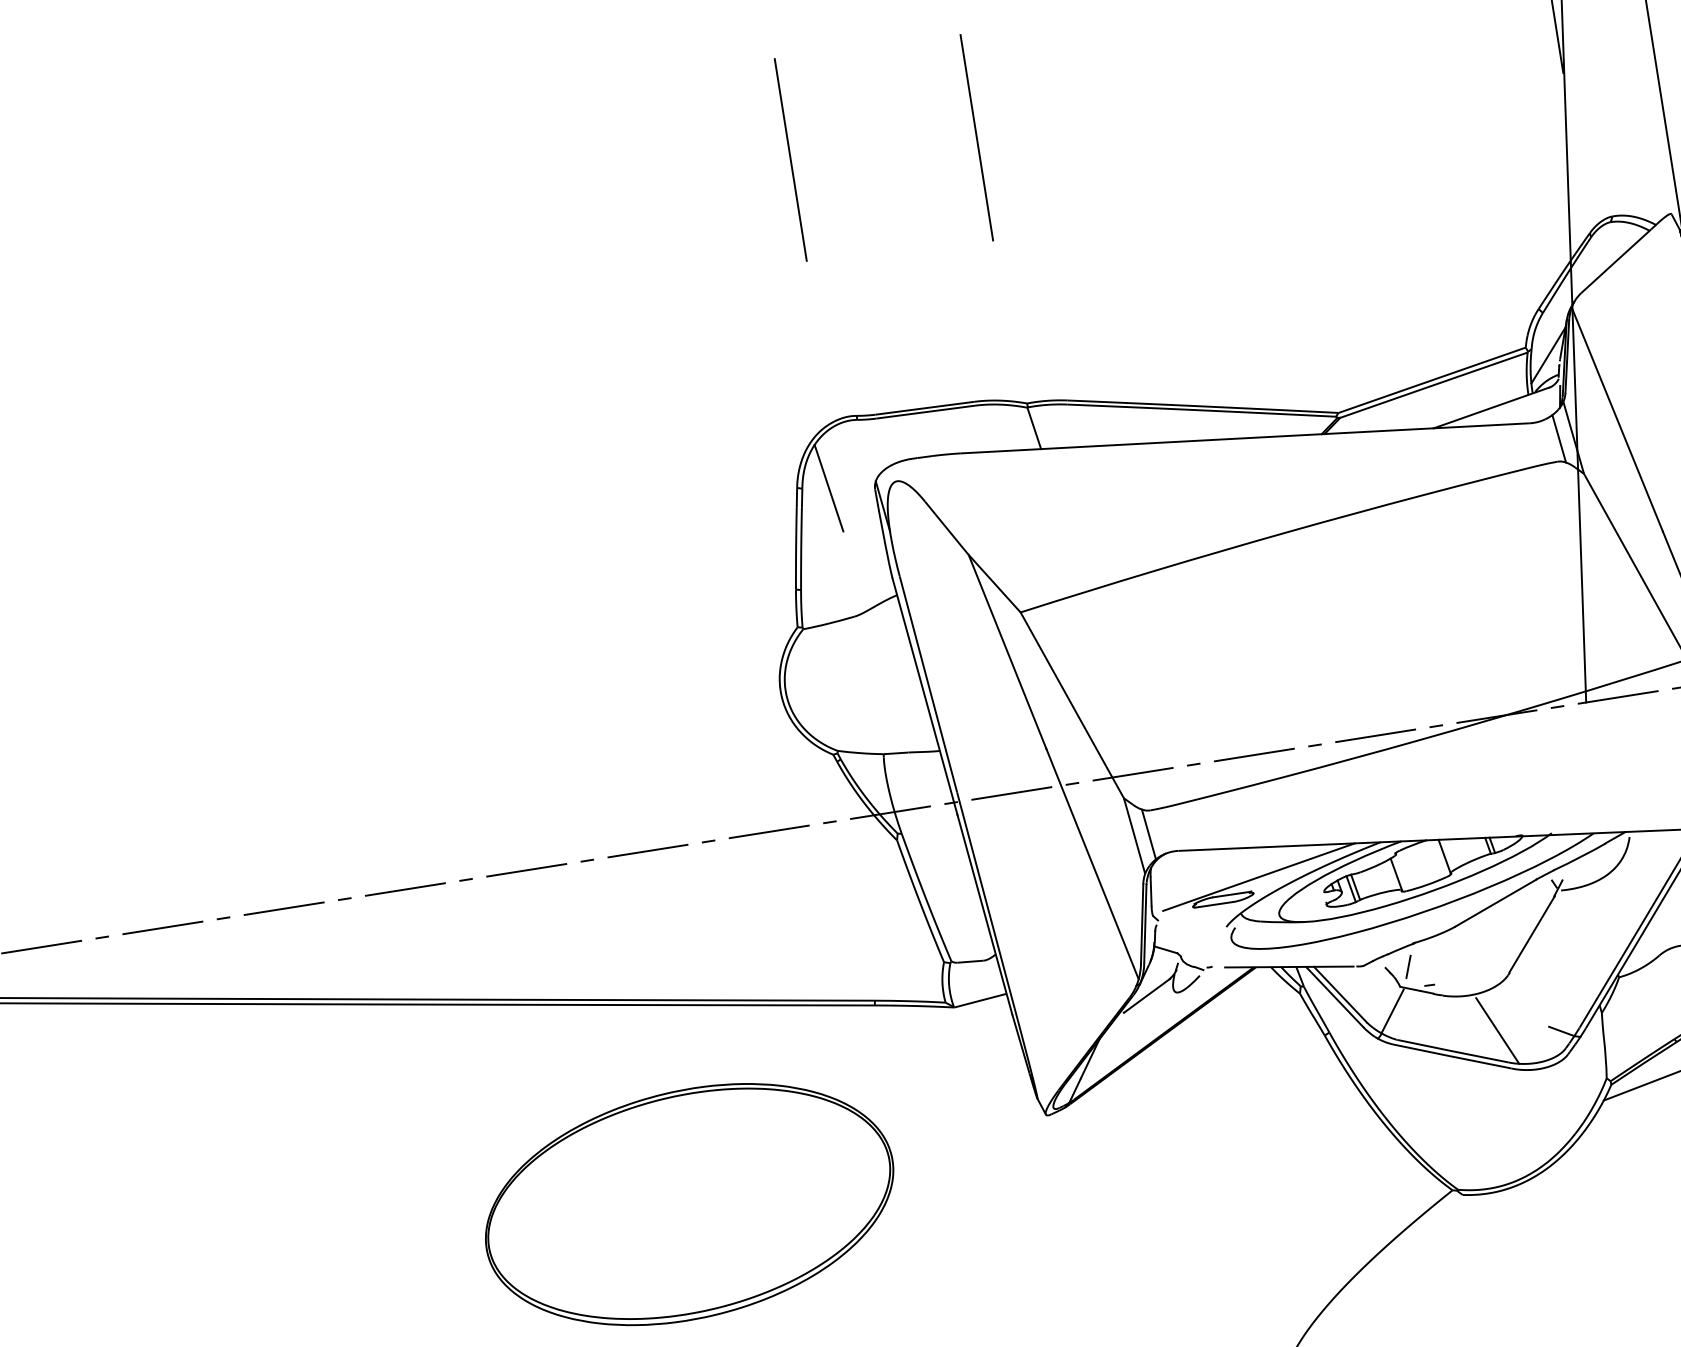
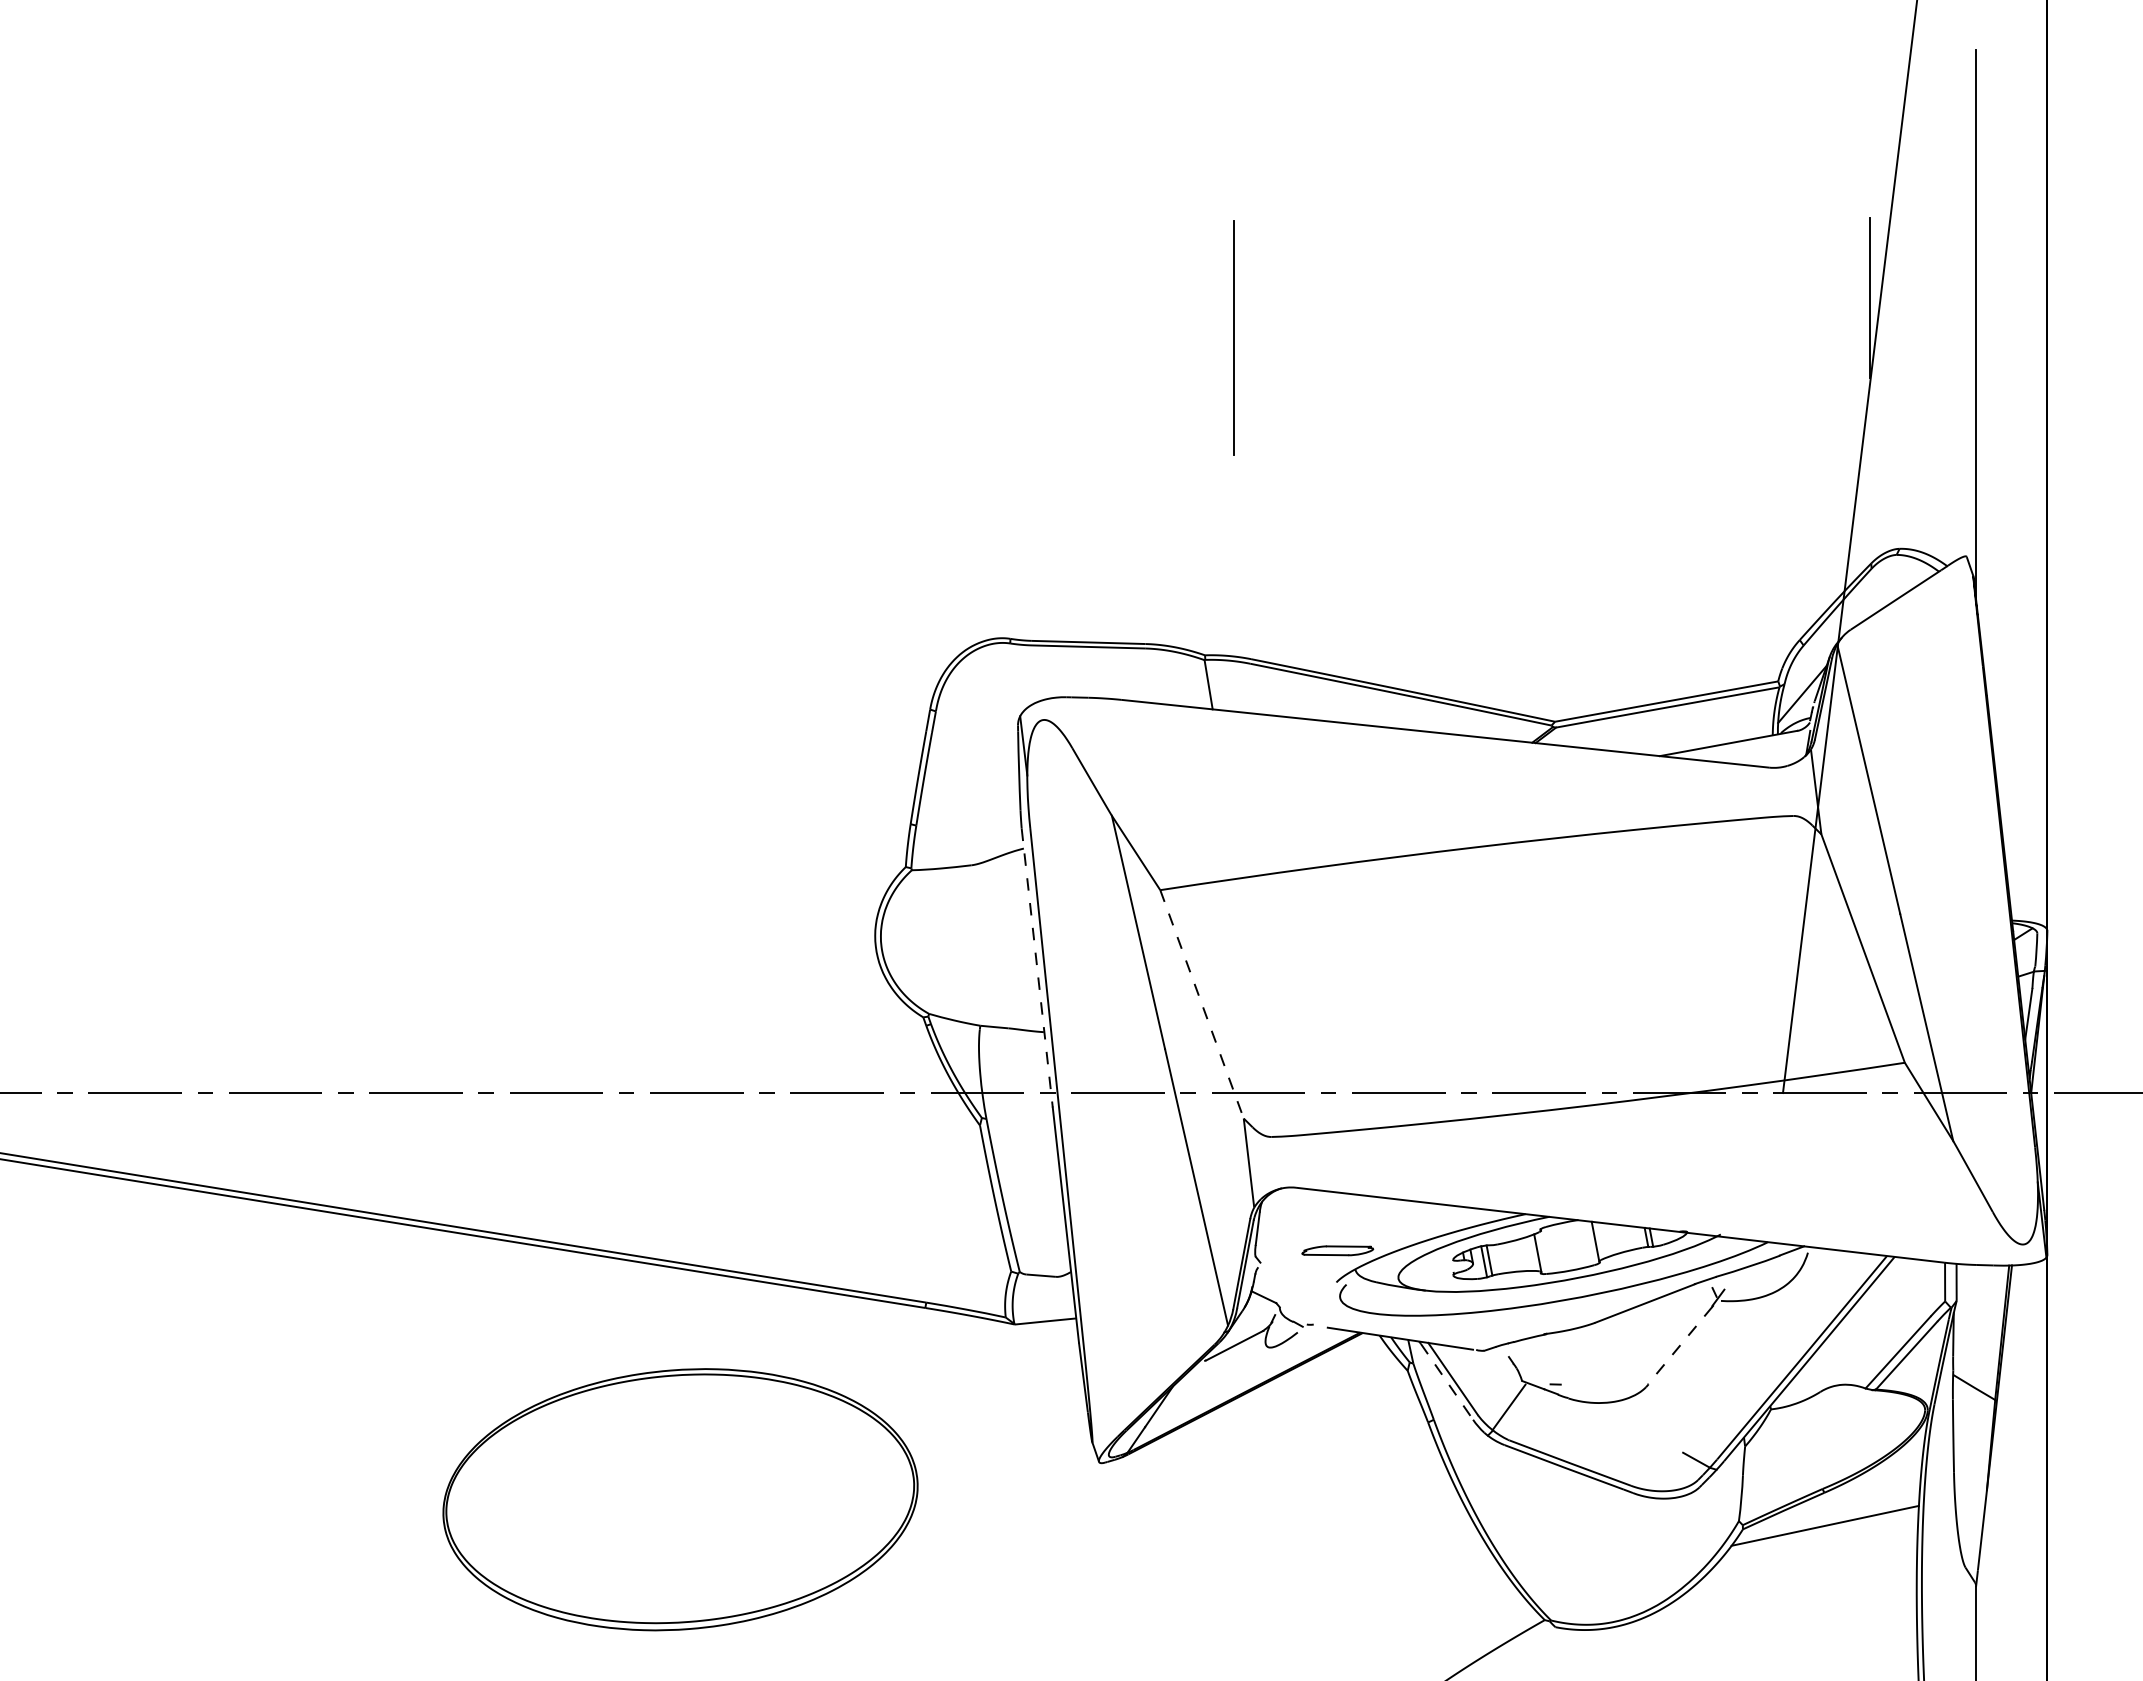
line: (976, 137) -> (1195, 345), removed
line: (790, 159) -> (1233, 337), moved
line: (1559, 438) -> (1799, 790), removed
line: (828, 488) -> (965, 715), removed
line: (925, 696) -> (1037, 968), solid -> dashed
line: (1072, 705) -> (1202, 1004), solid -> dashed
line: (1148, 834) -> (1265, 1163), removed
line: (1258, 877) -> (1381, 1231), removed
line: (1531, 934) -> (1679, 1345), solid -> dashed
line: (1408, 966) -> (1534, 1359), removed
line: (1336, 998) -> (1447, 1382), solid -> dashed
line: (1497, 1031) -> (1623, 1448), removed

